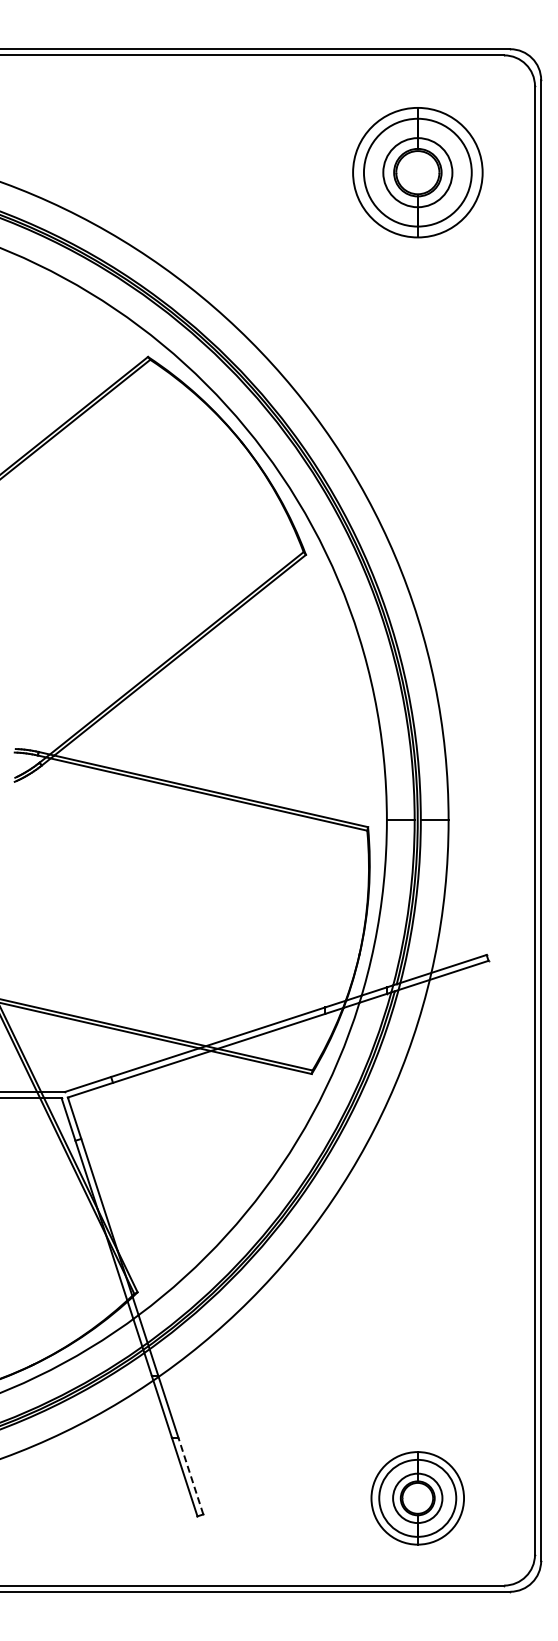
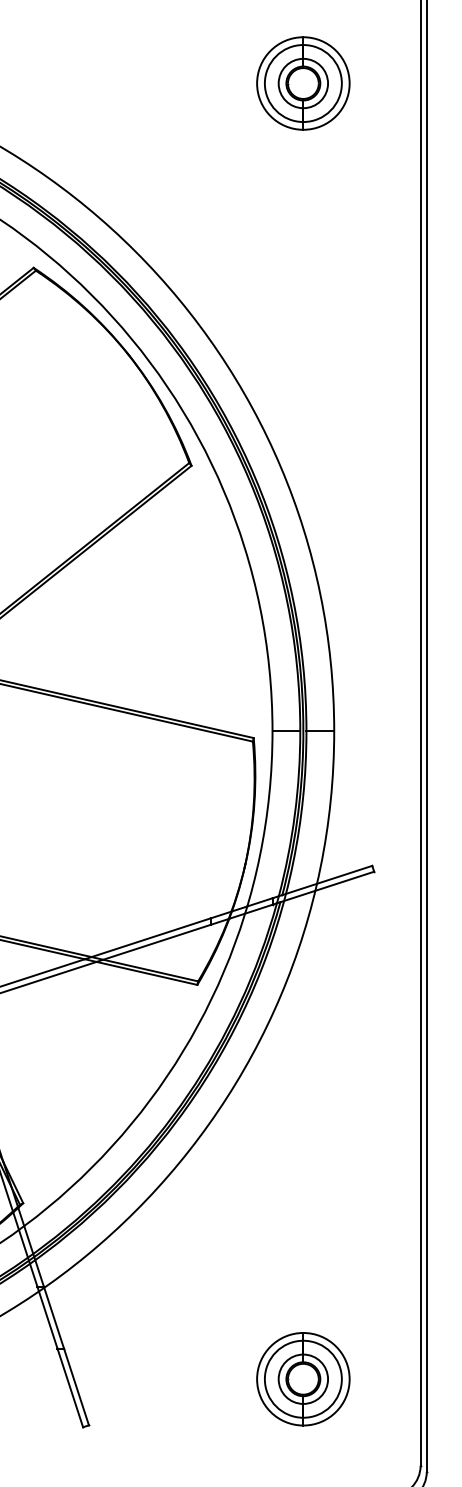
part: (417, 172) -> (303, 83), size x0.71
line: (190, 1475) -> (76, 1386), dashed -> solid
part: (417, 1498) -> (303, 1379), moved

